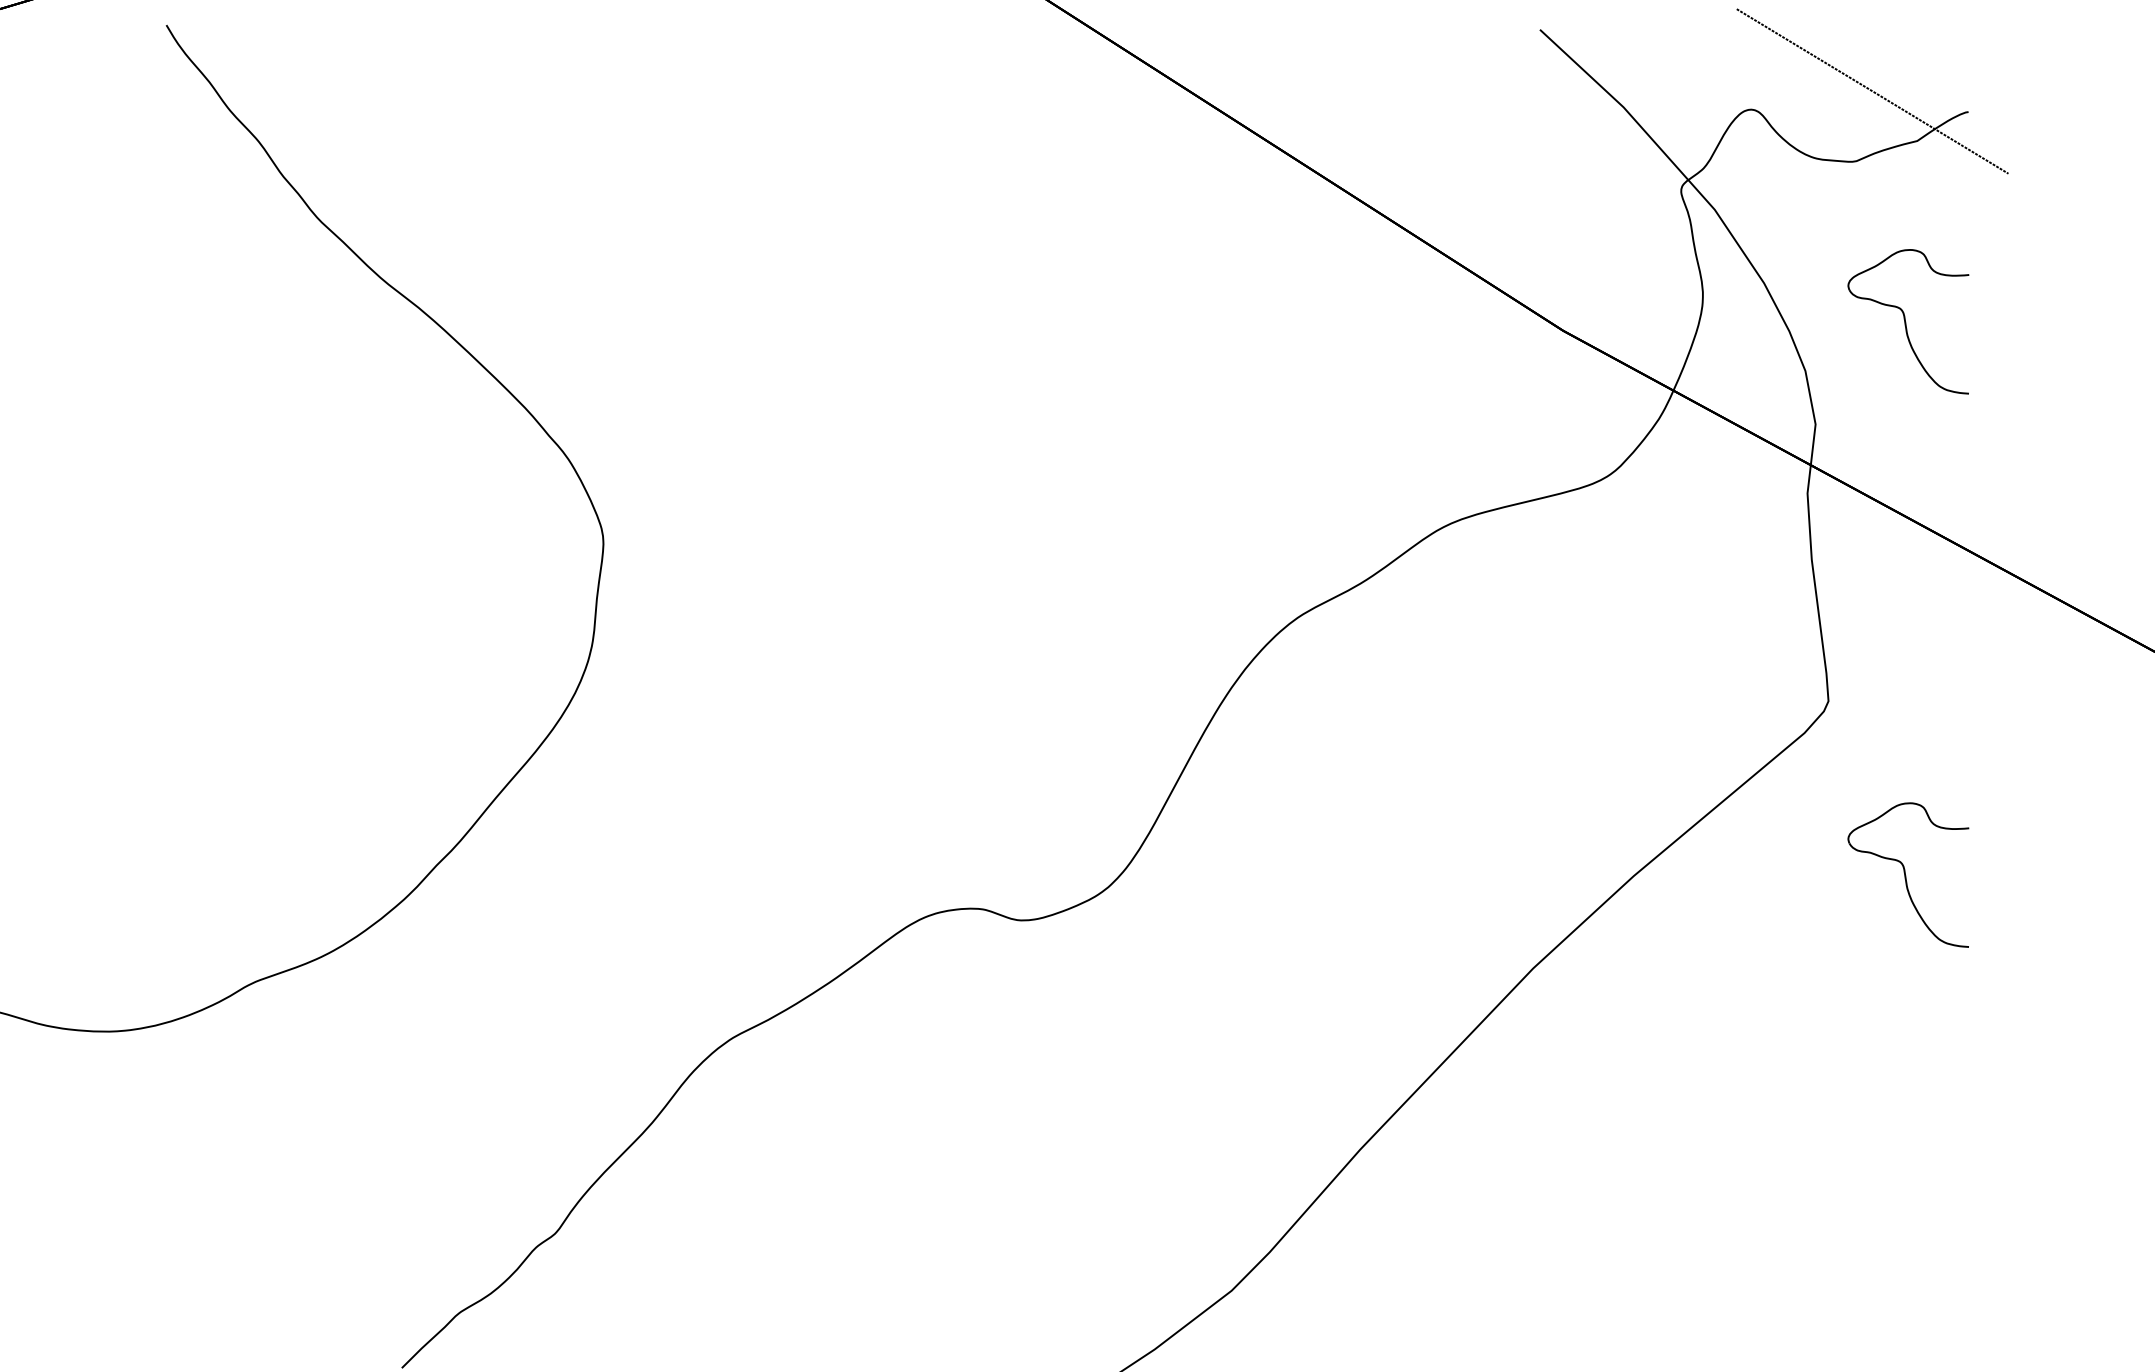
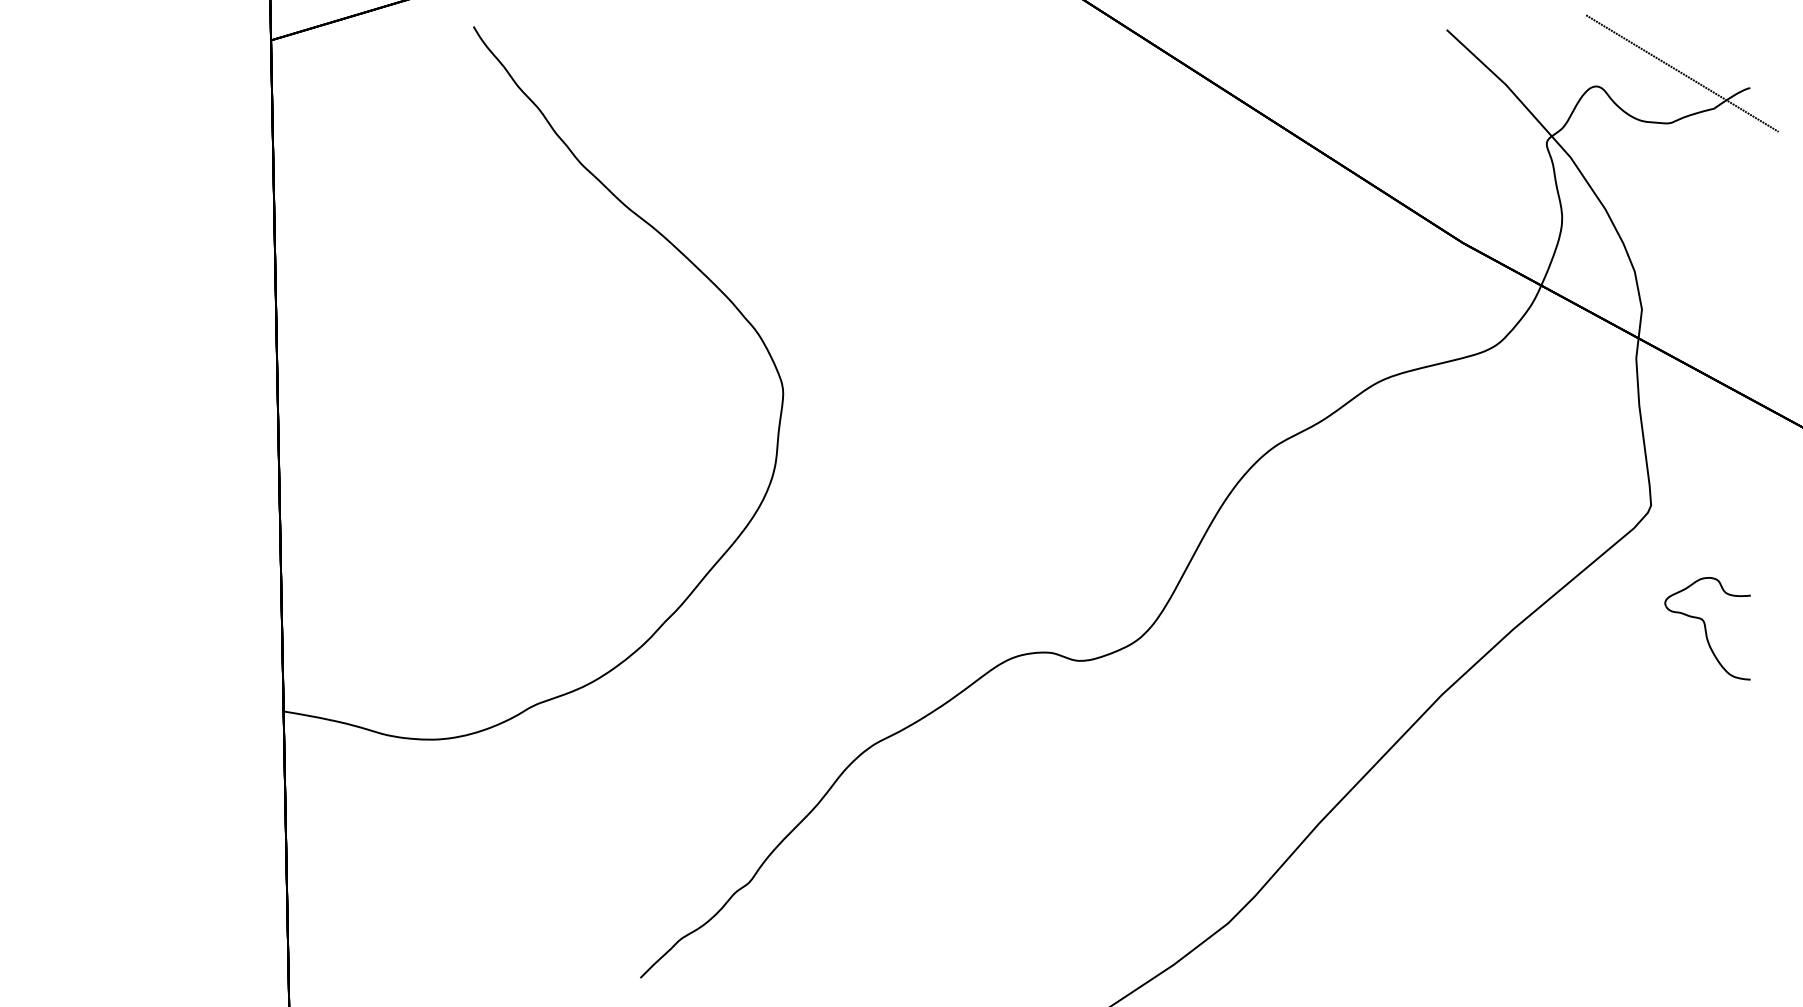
part: (1908, 321) -> (1707, 236), removed

